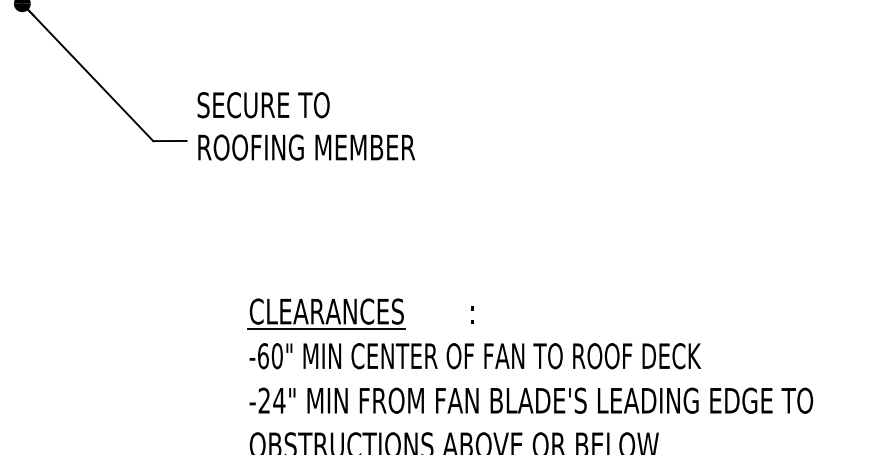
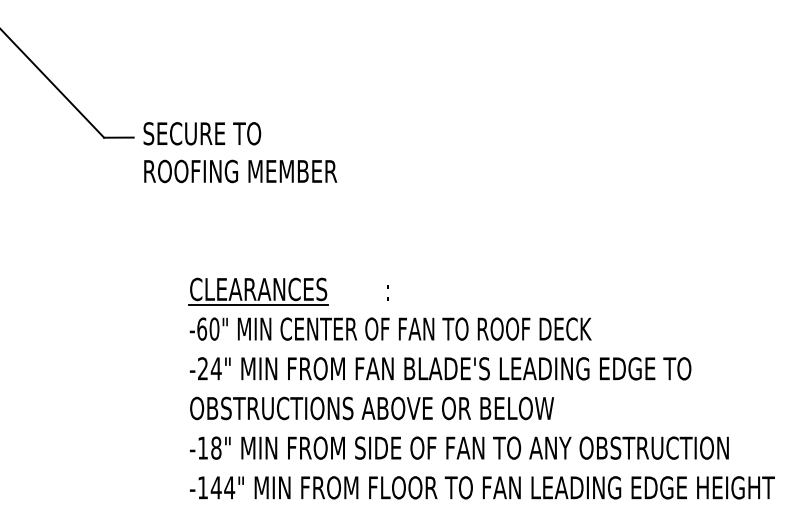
text: (306, 126) -> (240, 152), moved

